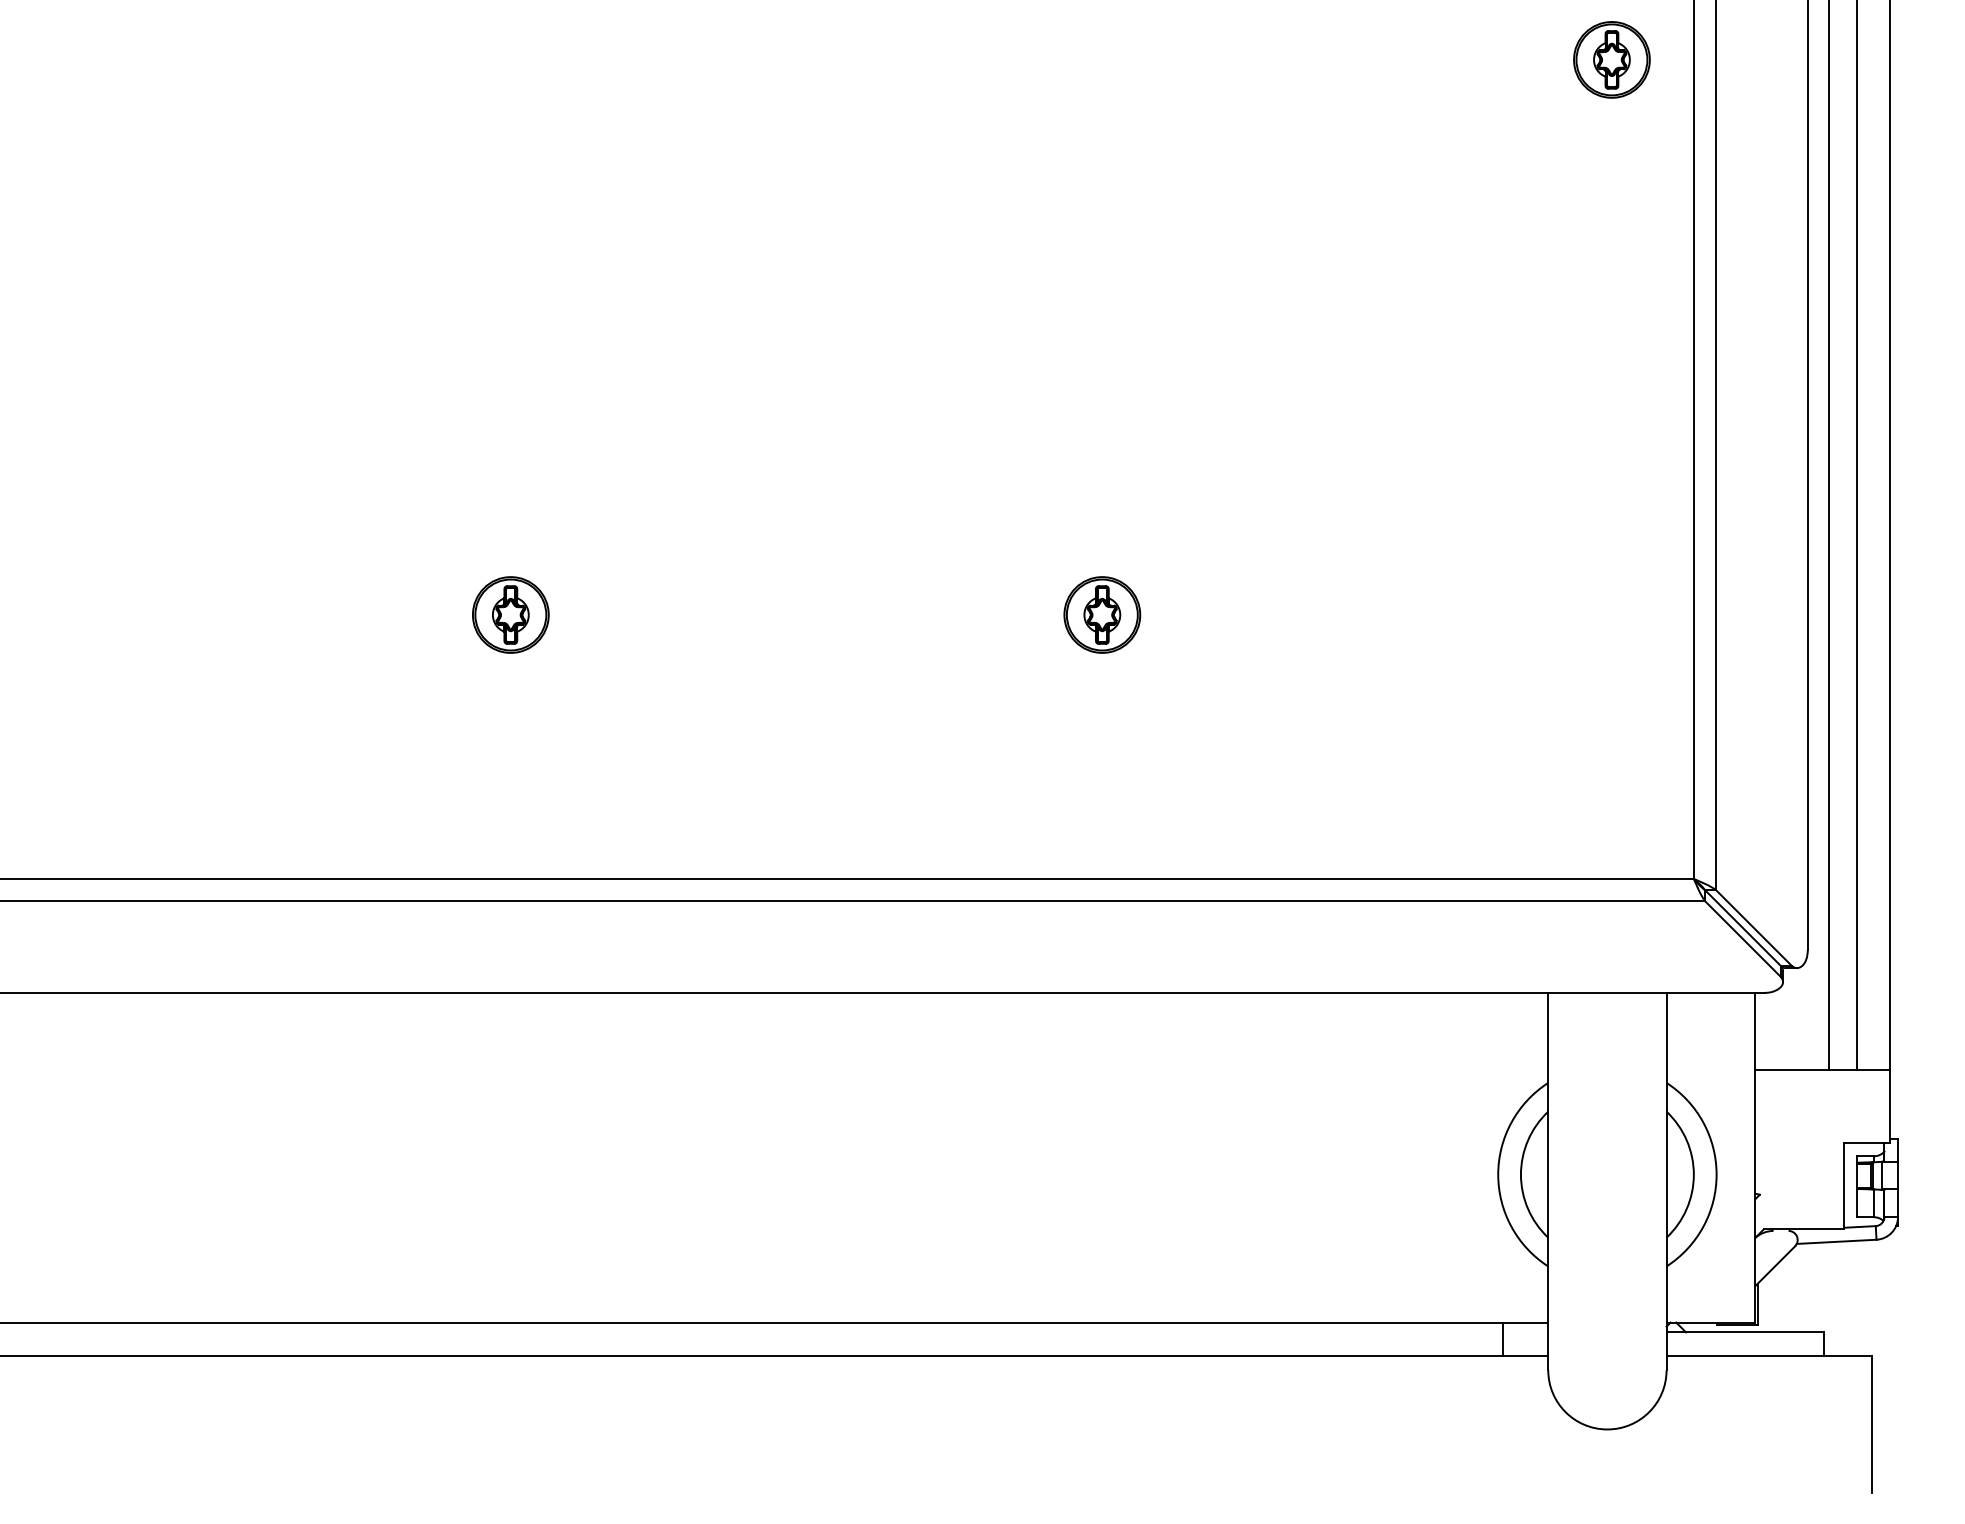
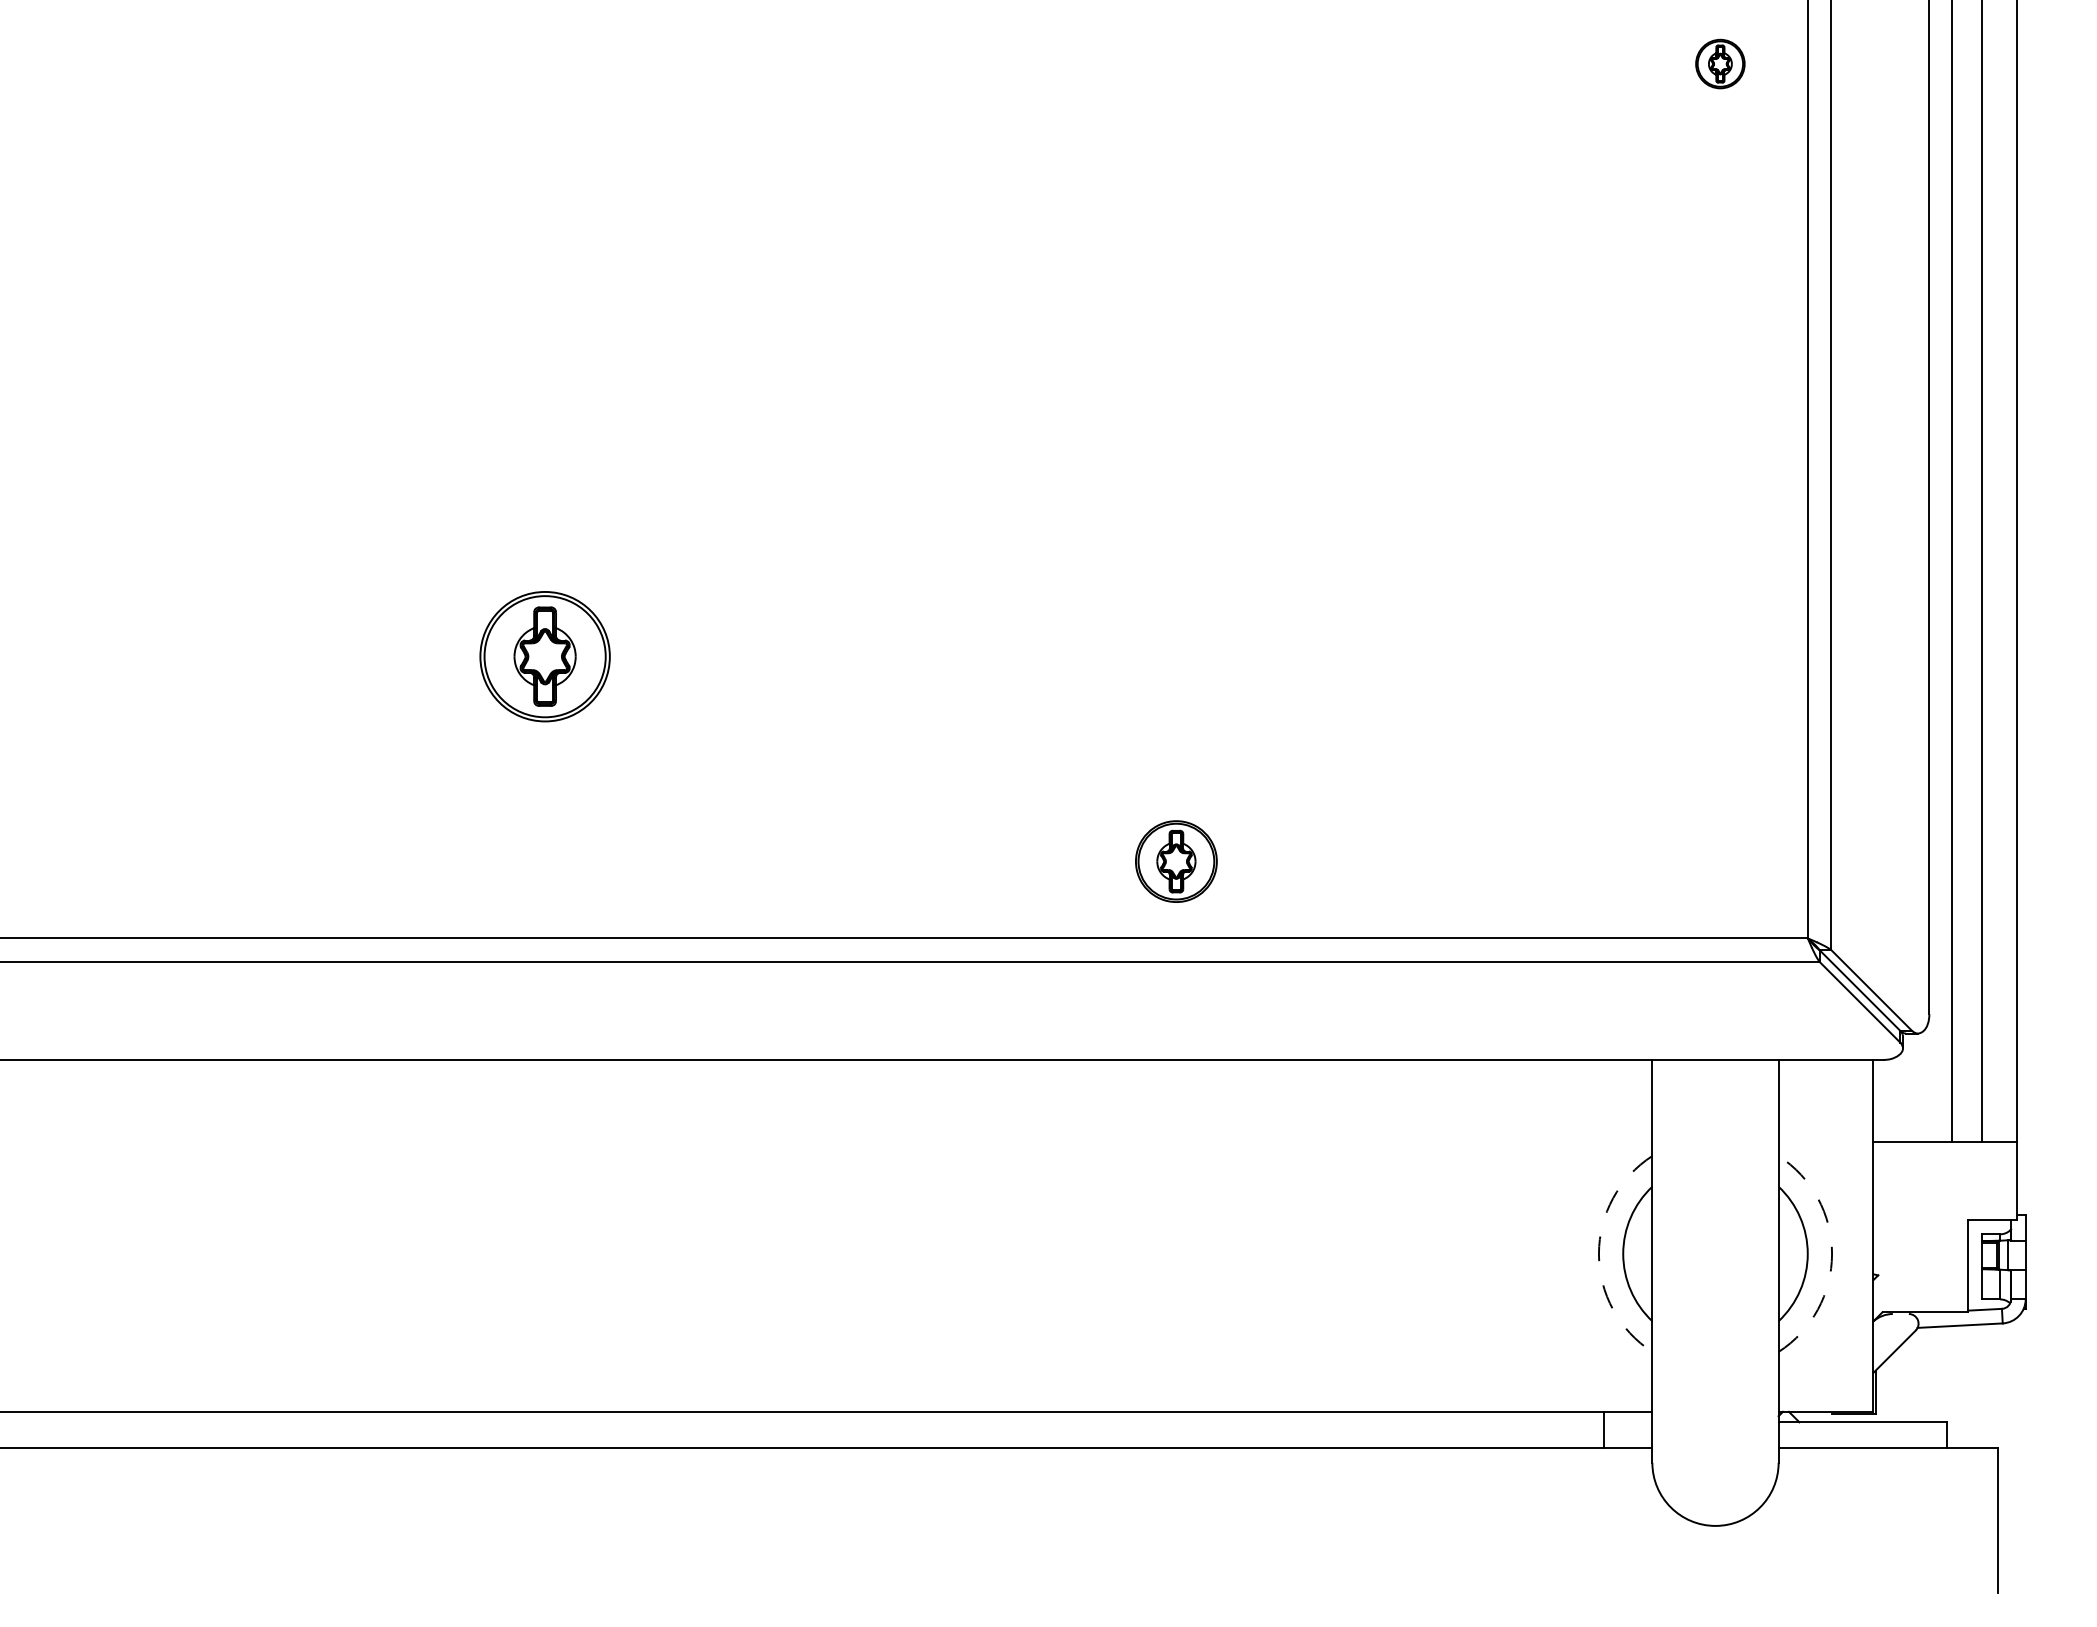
part: (1612, 59) -> (1720, 63), size x0.6
part: (510, 614) -> (544, 656), size x1.6
part: (1102, 614) -> (1176, 861), moved
arc: (1497, 1174) -> (1598, 1253), solid -> dashed
arc: (1717, 1174) -> (1832, 1253), solid -> dashed

